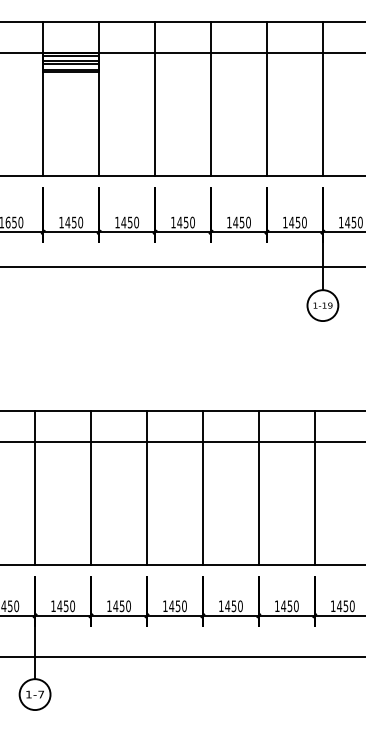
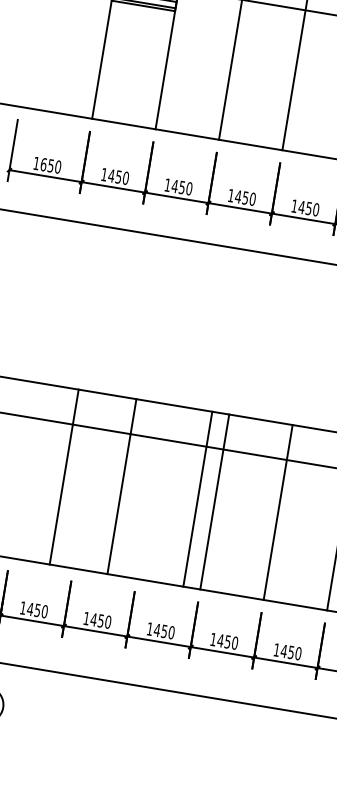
line: (35, 487) -> (64, 476), moved
line: (91, 487) -> (122, 486), moved
line: (146, 487) -> (197, 498), moved

